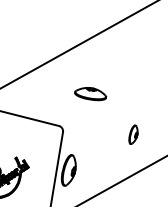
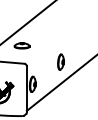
part: (89, 92) -> (21, 45), moved
part: (132, 133) -> (60, 61), size x1.67

